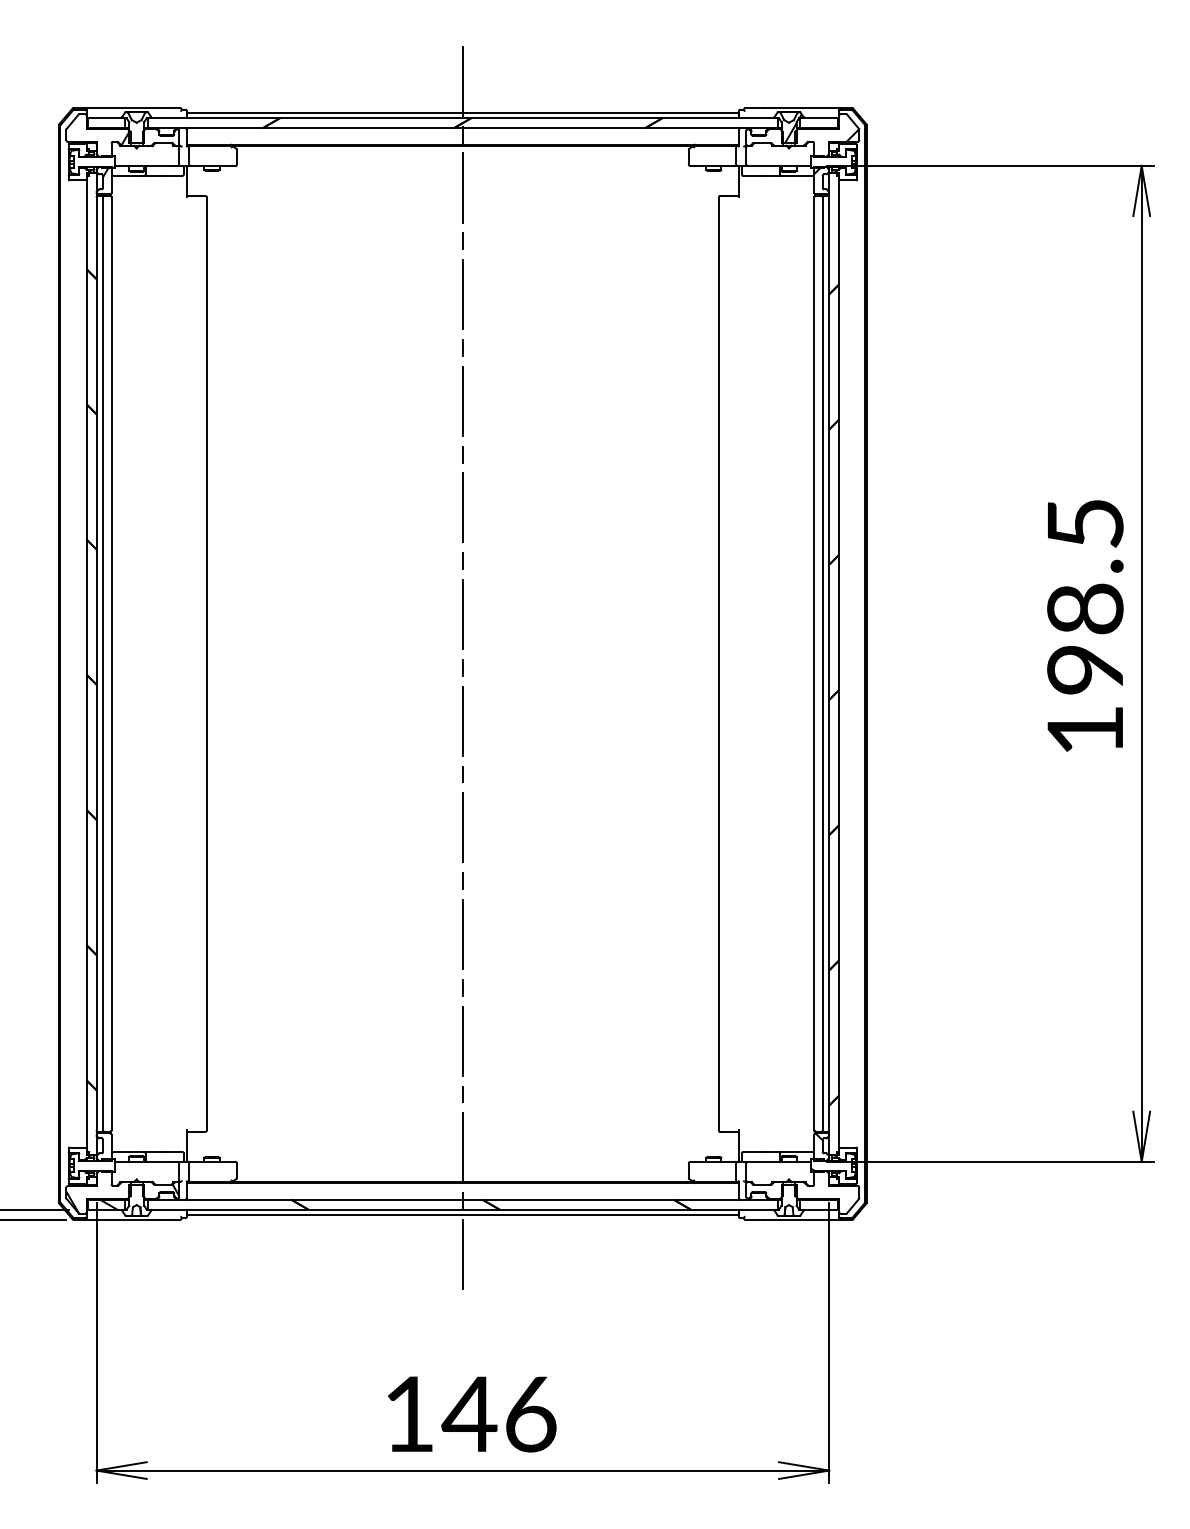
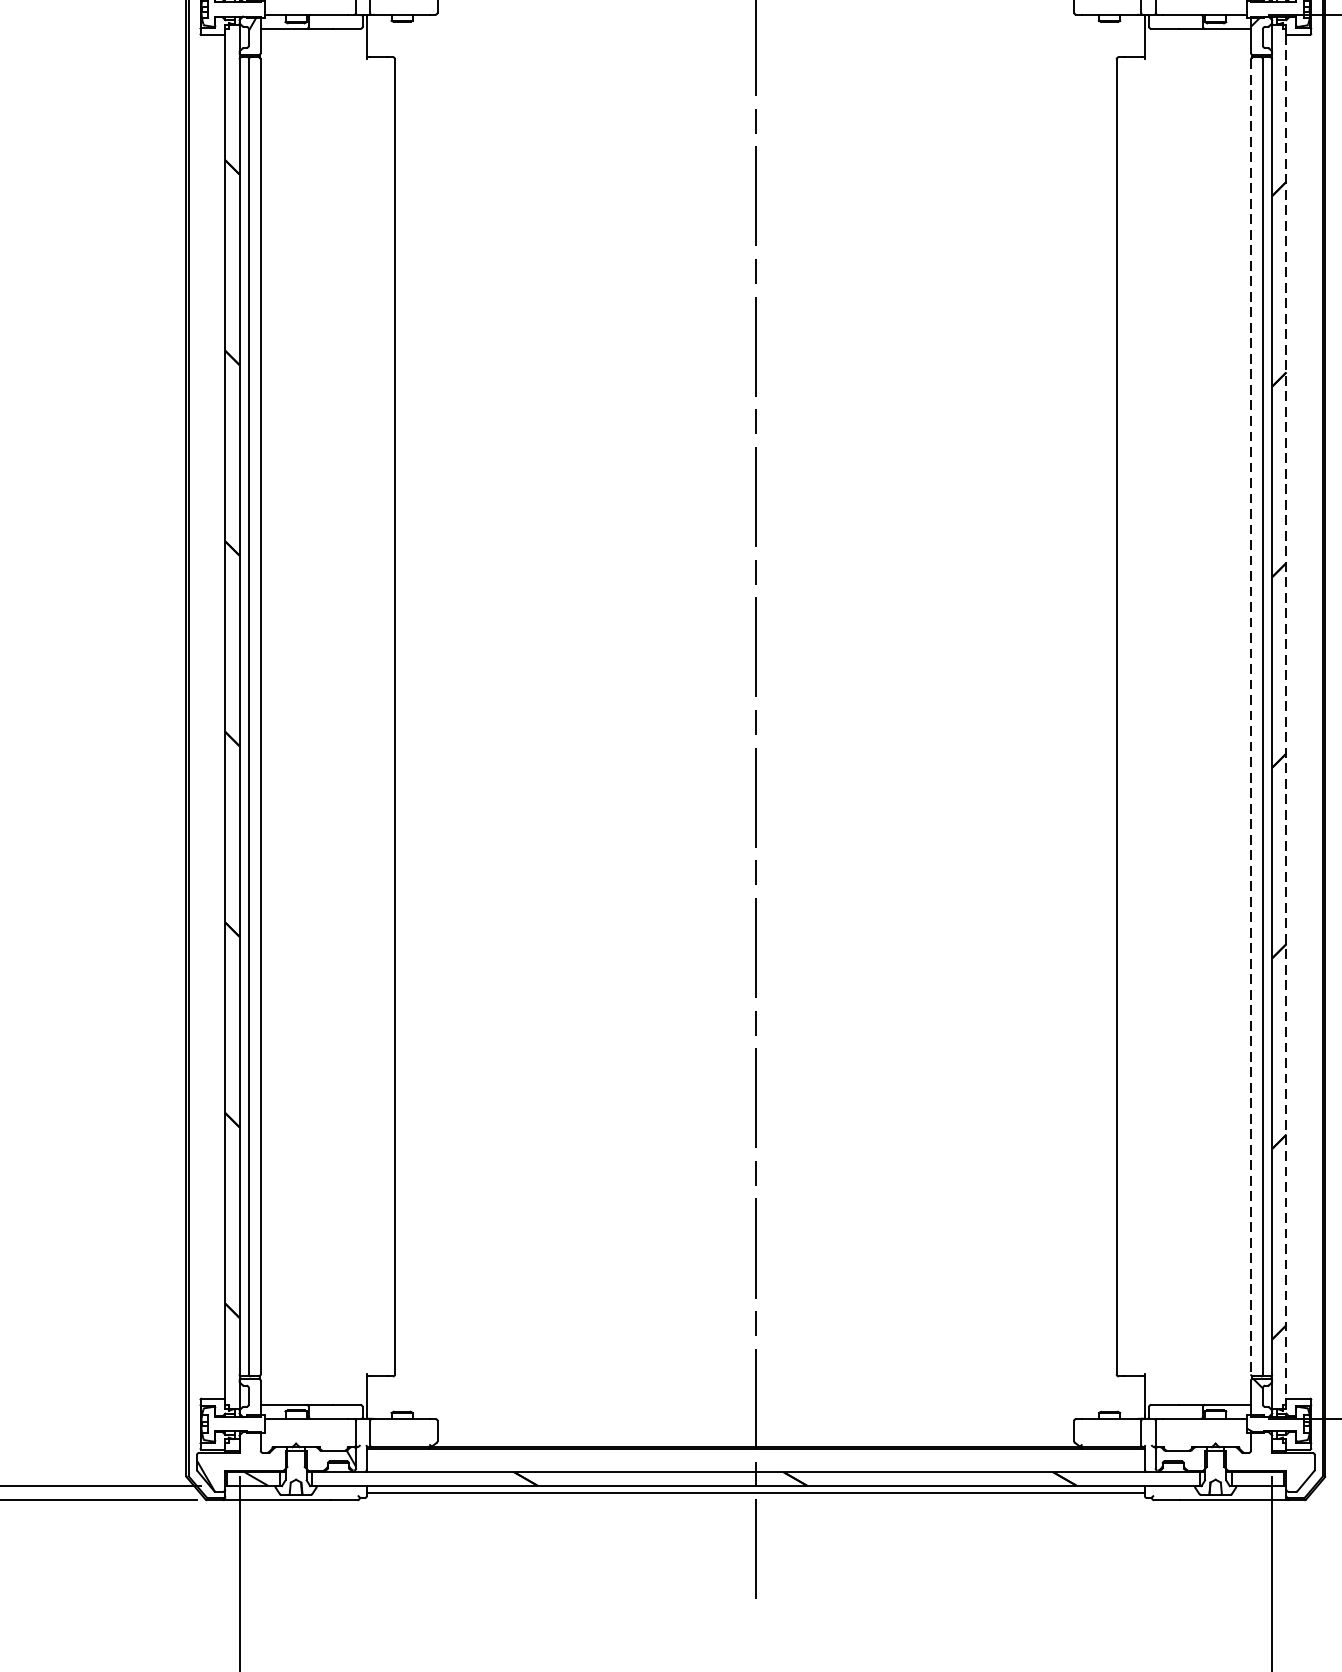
line: (839, 663) -> (1286, 716), solid -> dashed
line: (814, 664) -> (1251, 717), solid -> dashed

